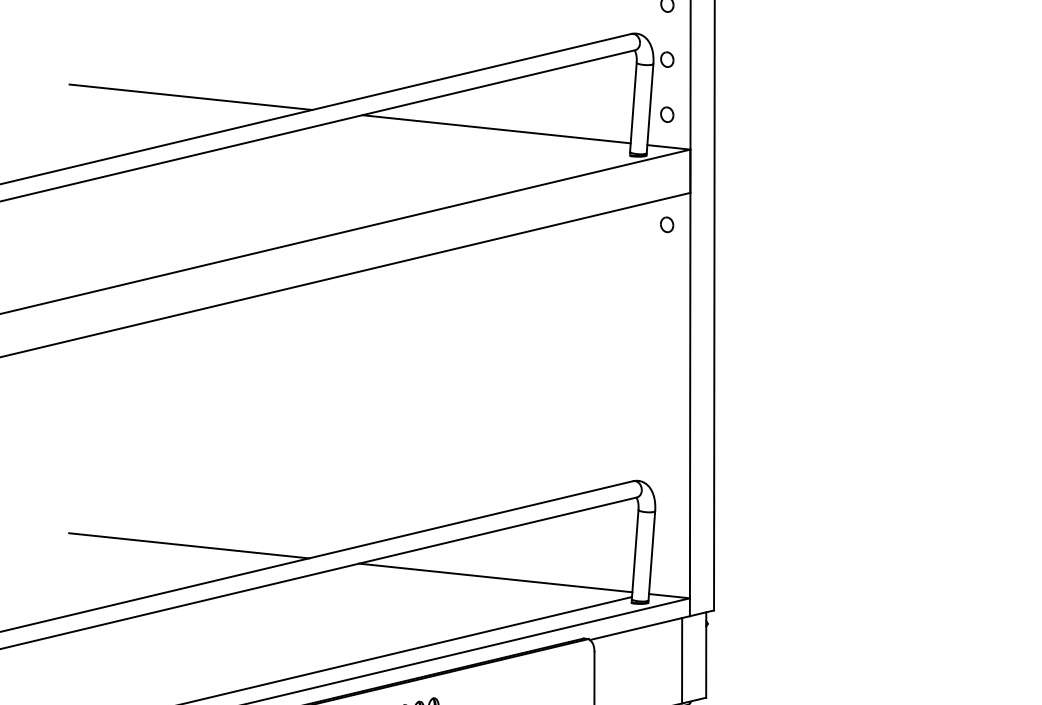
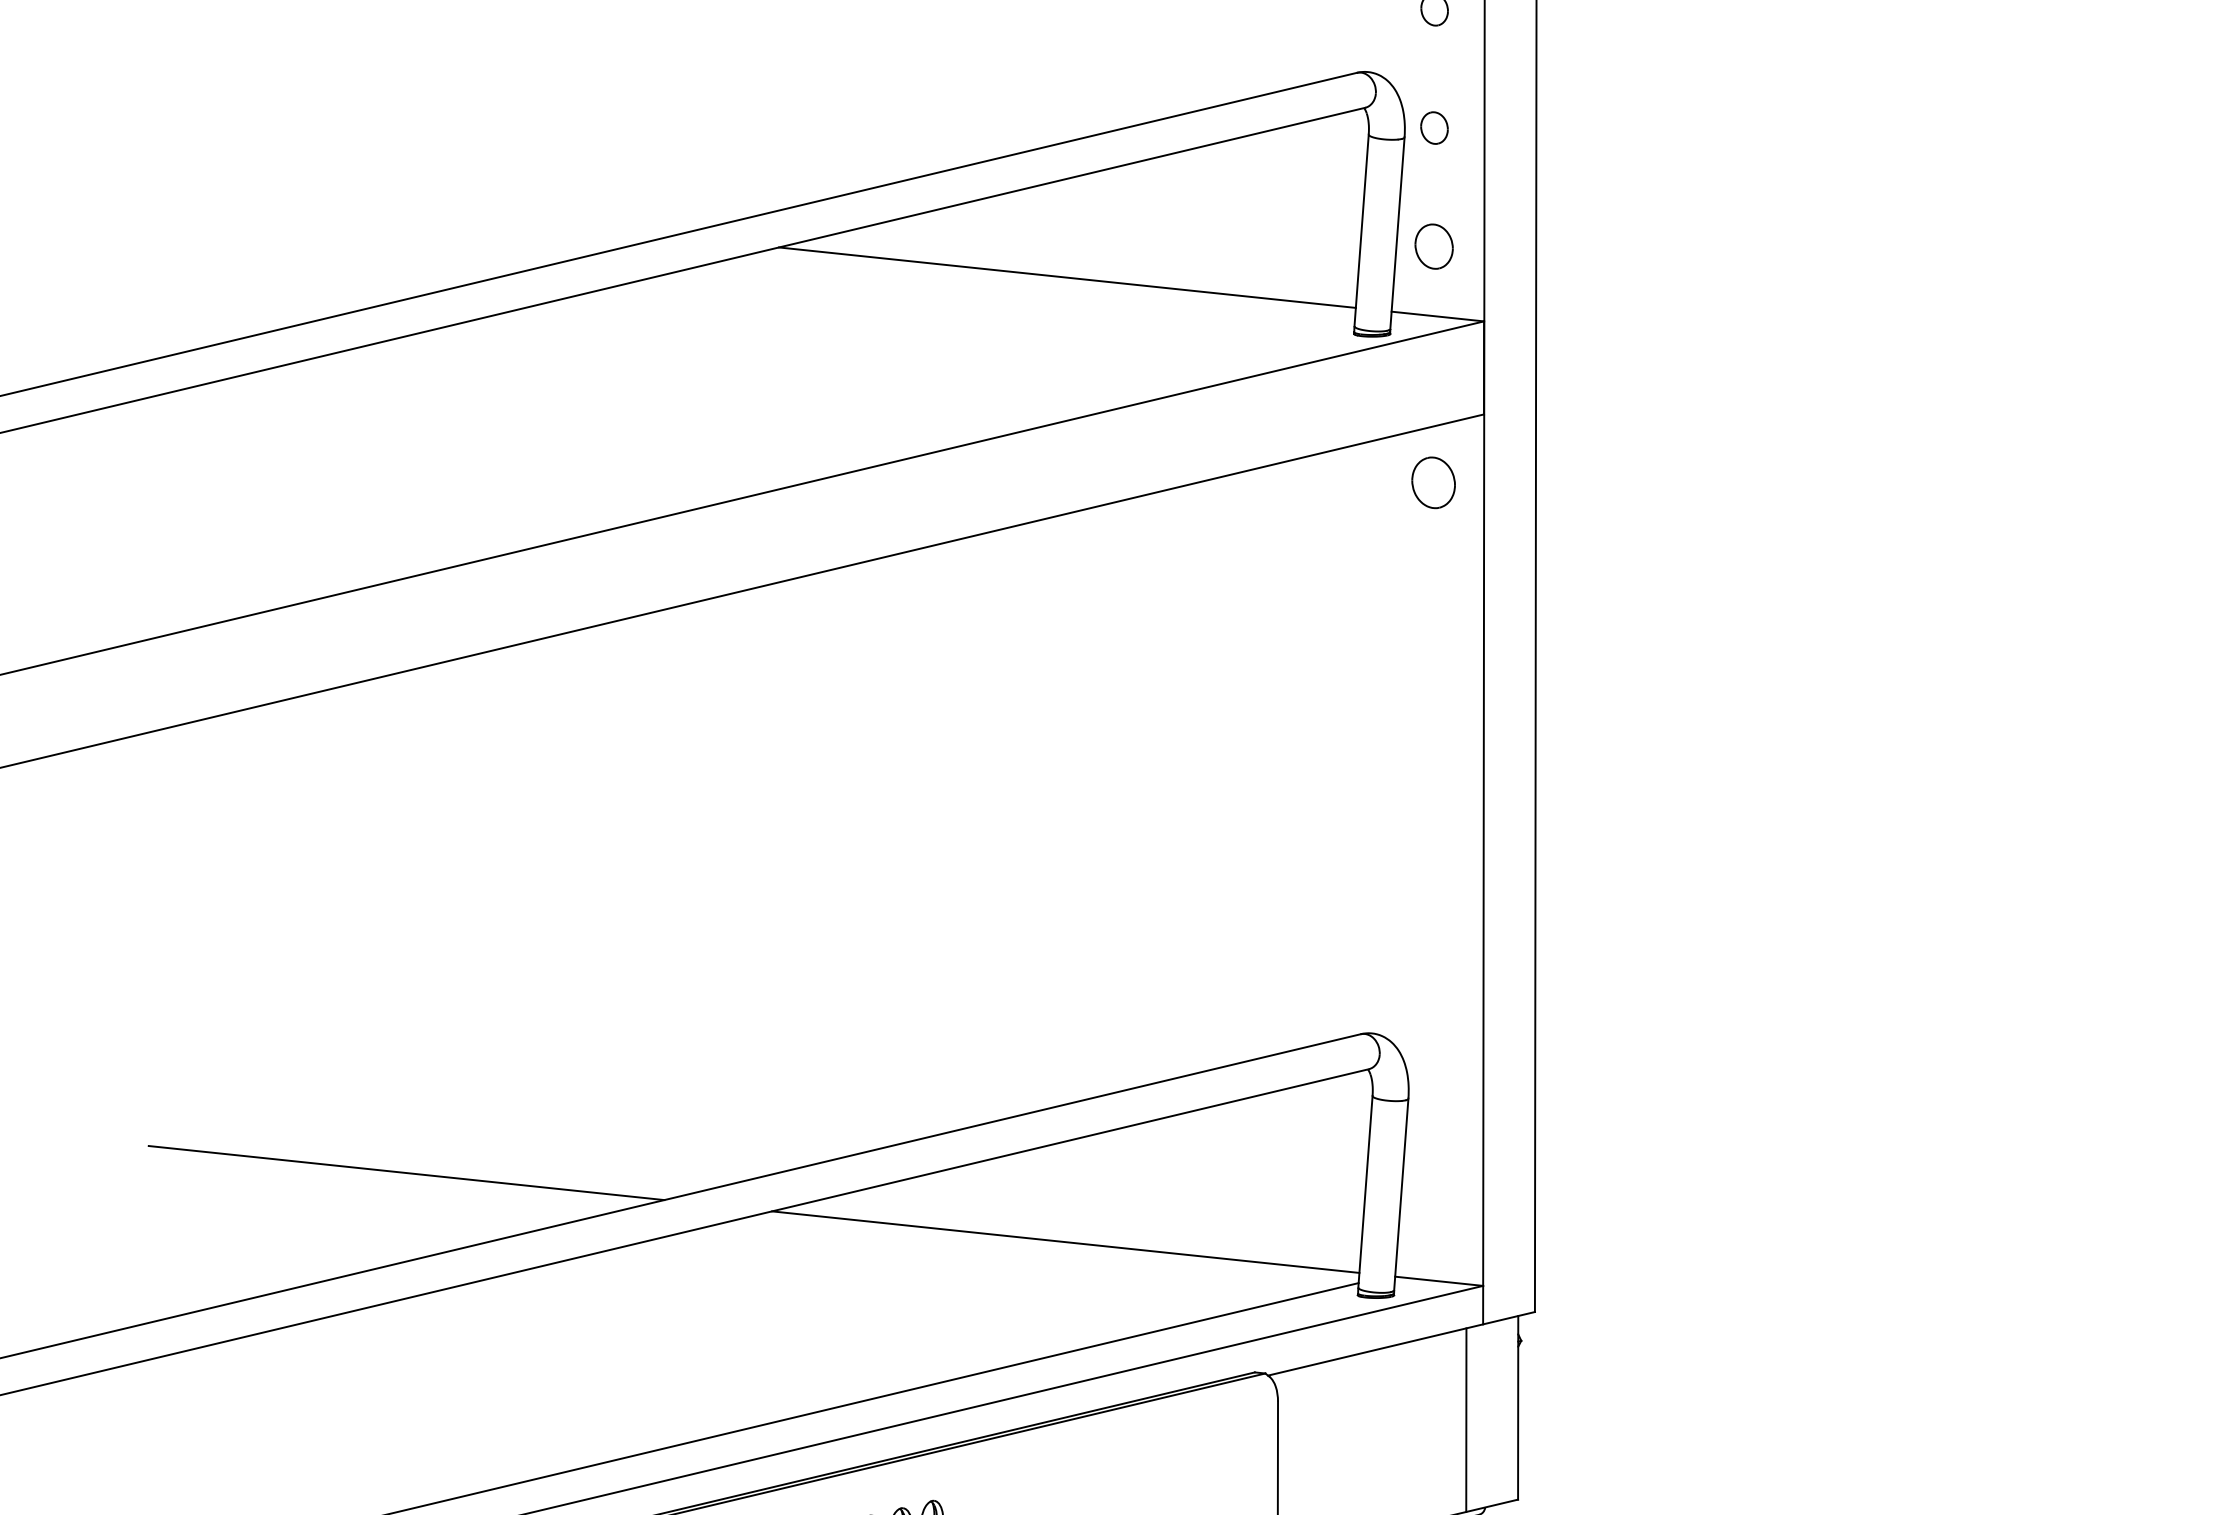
line: (190, 96) -> (409, 207), removed
part: (667, 114) -> (1434, 245), size x1.4
part: (667, 224) -> (1434, 482), size x1.6

